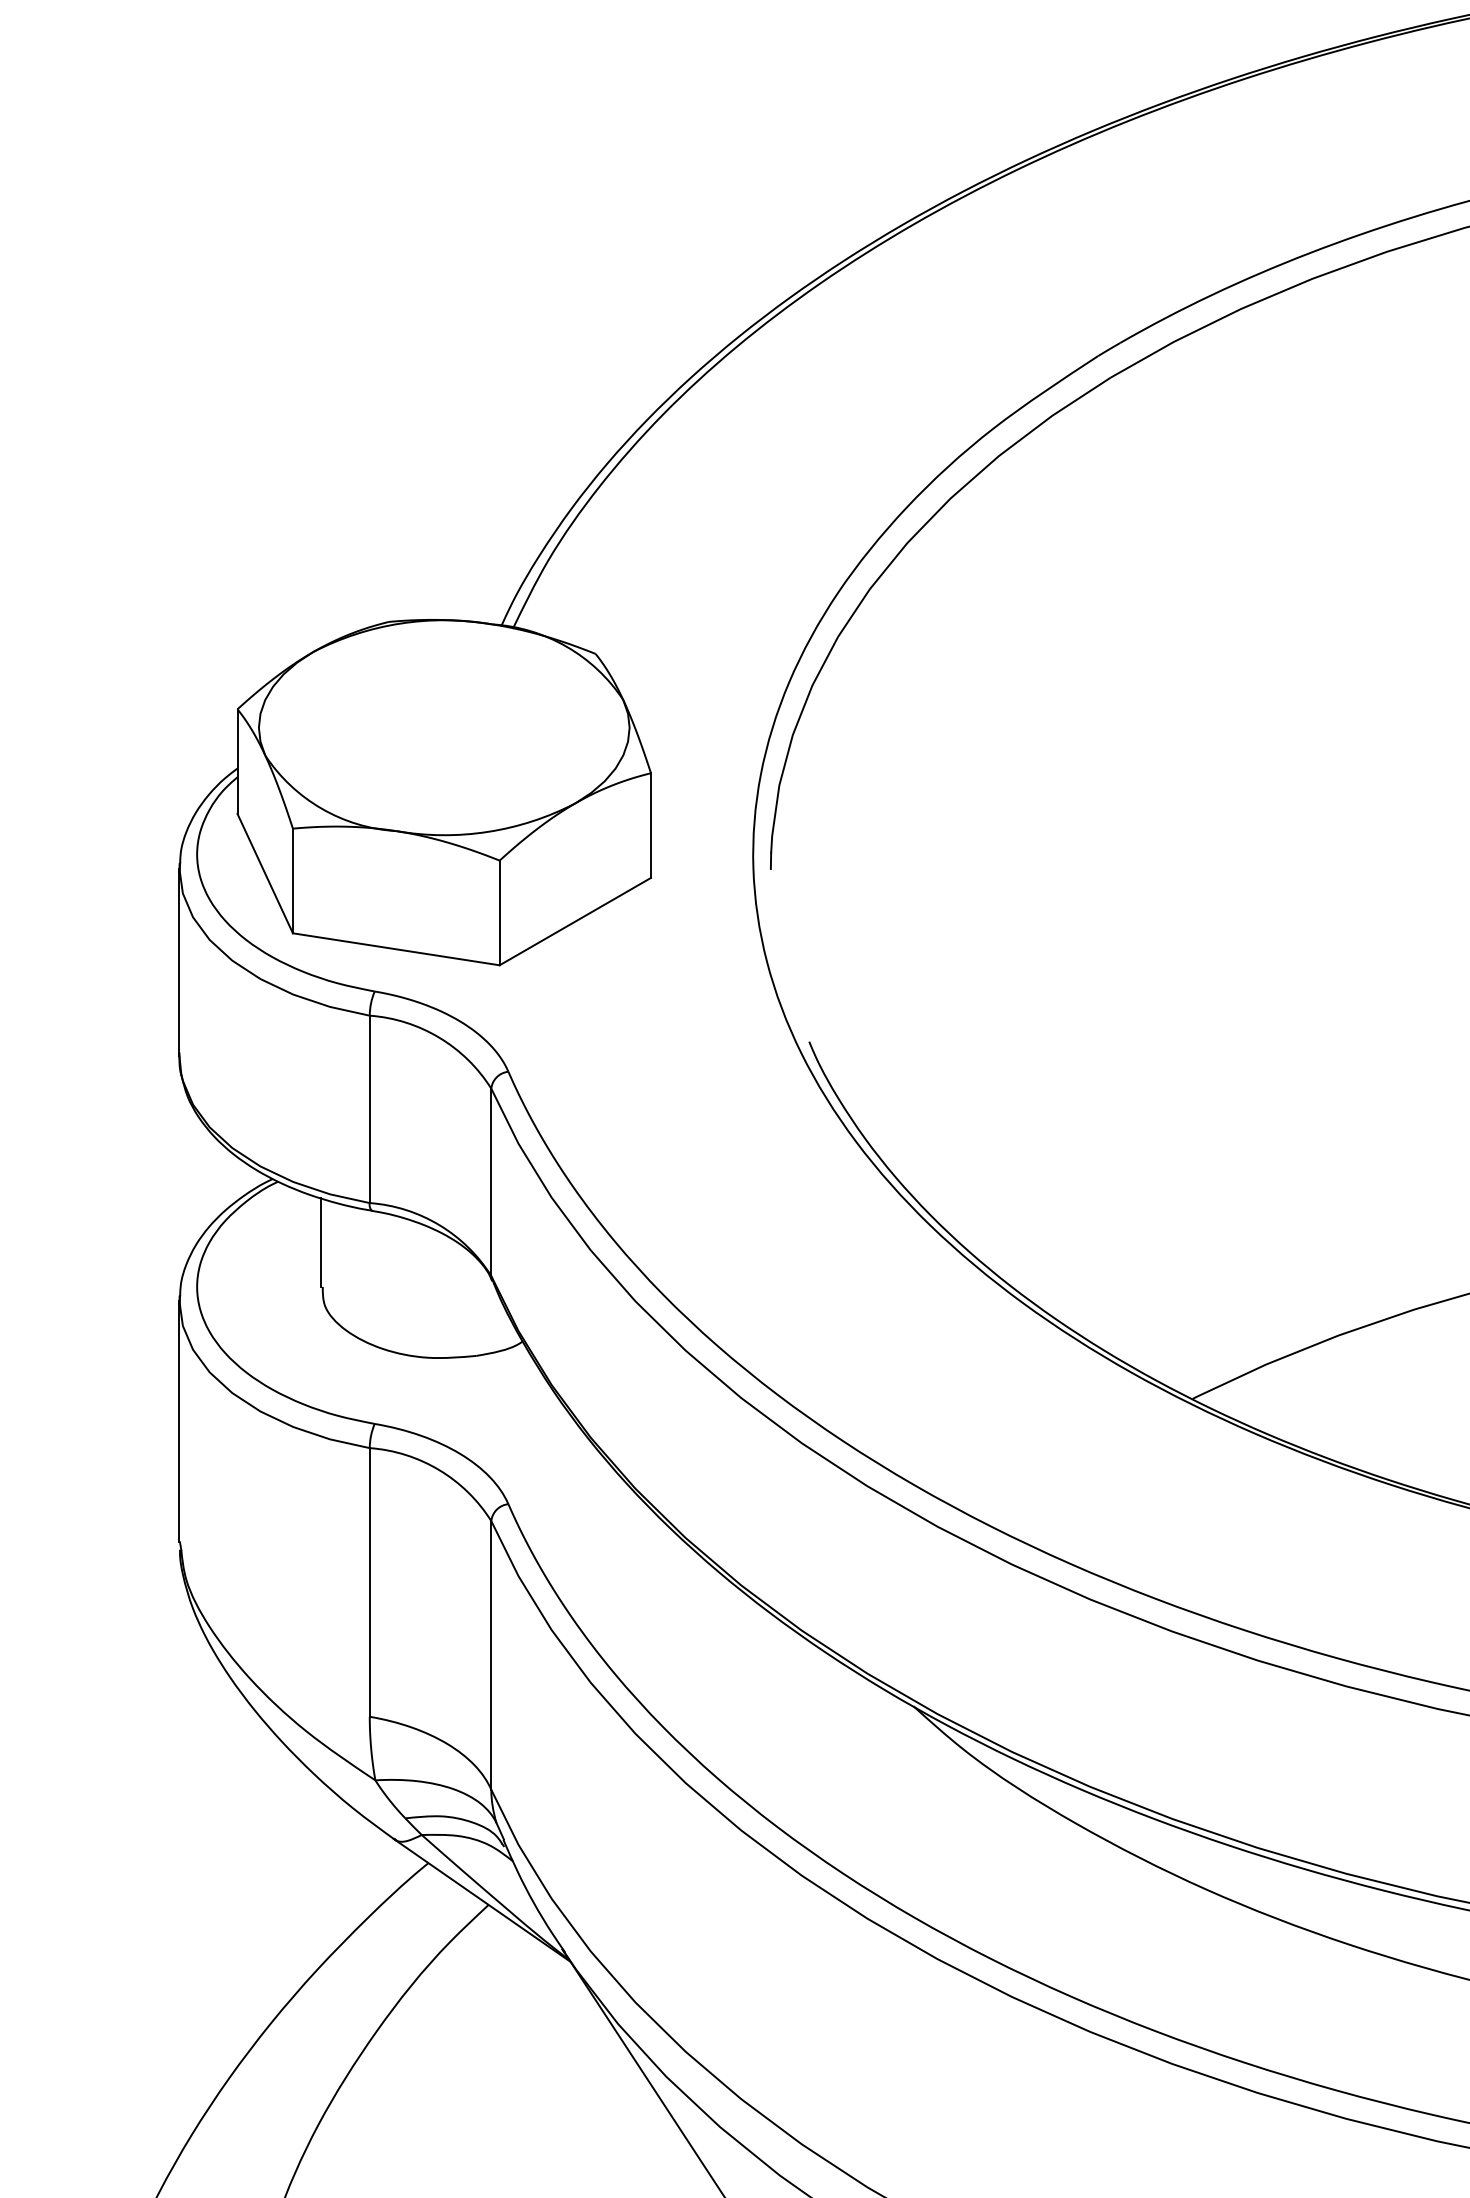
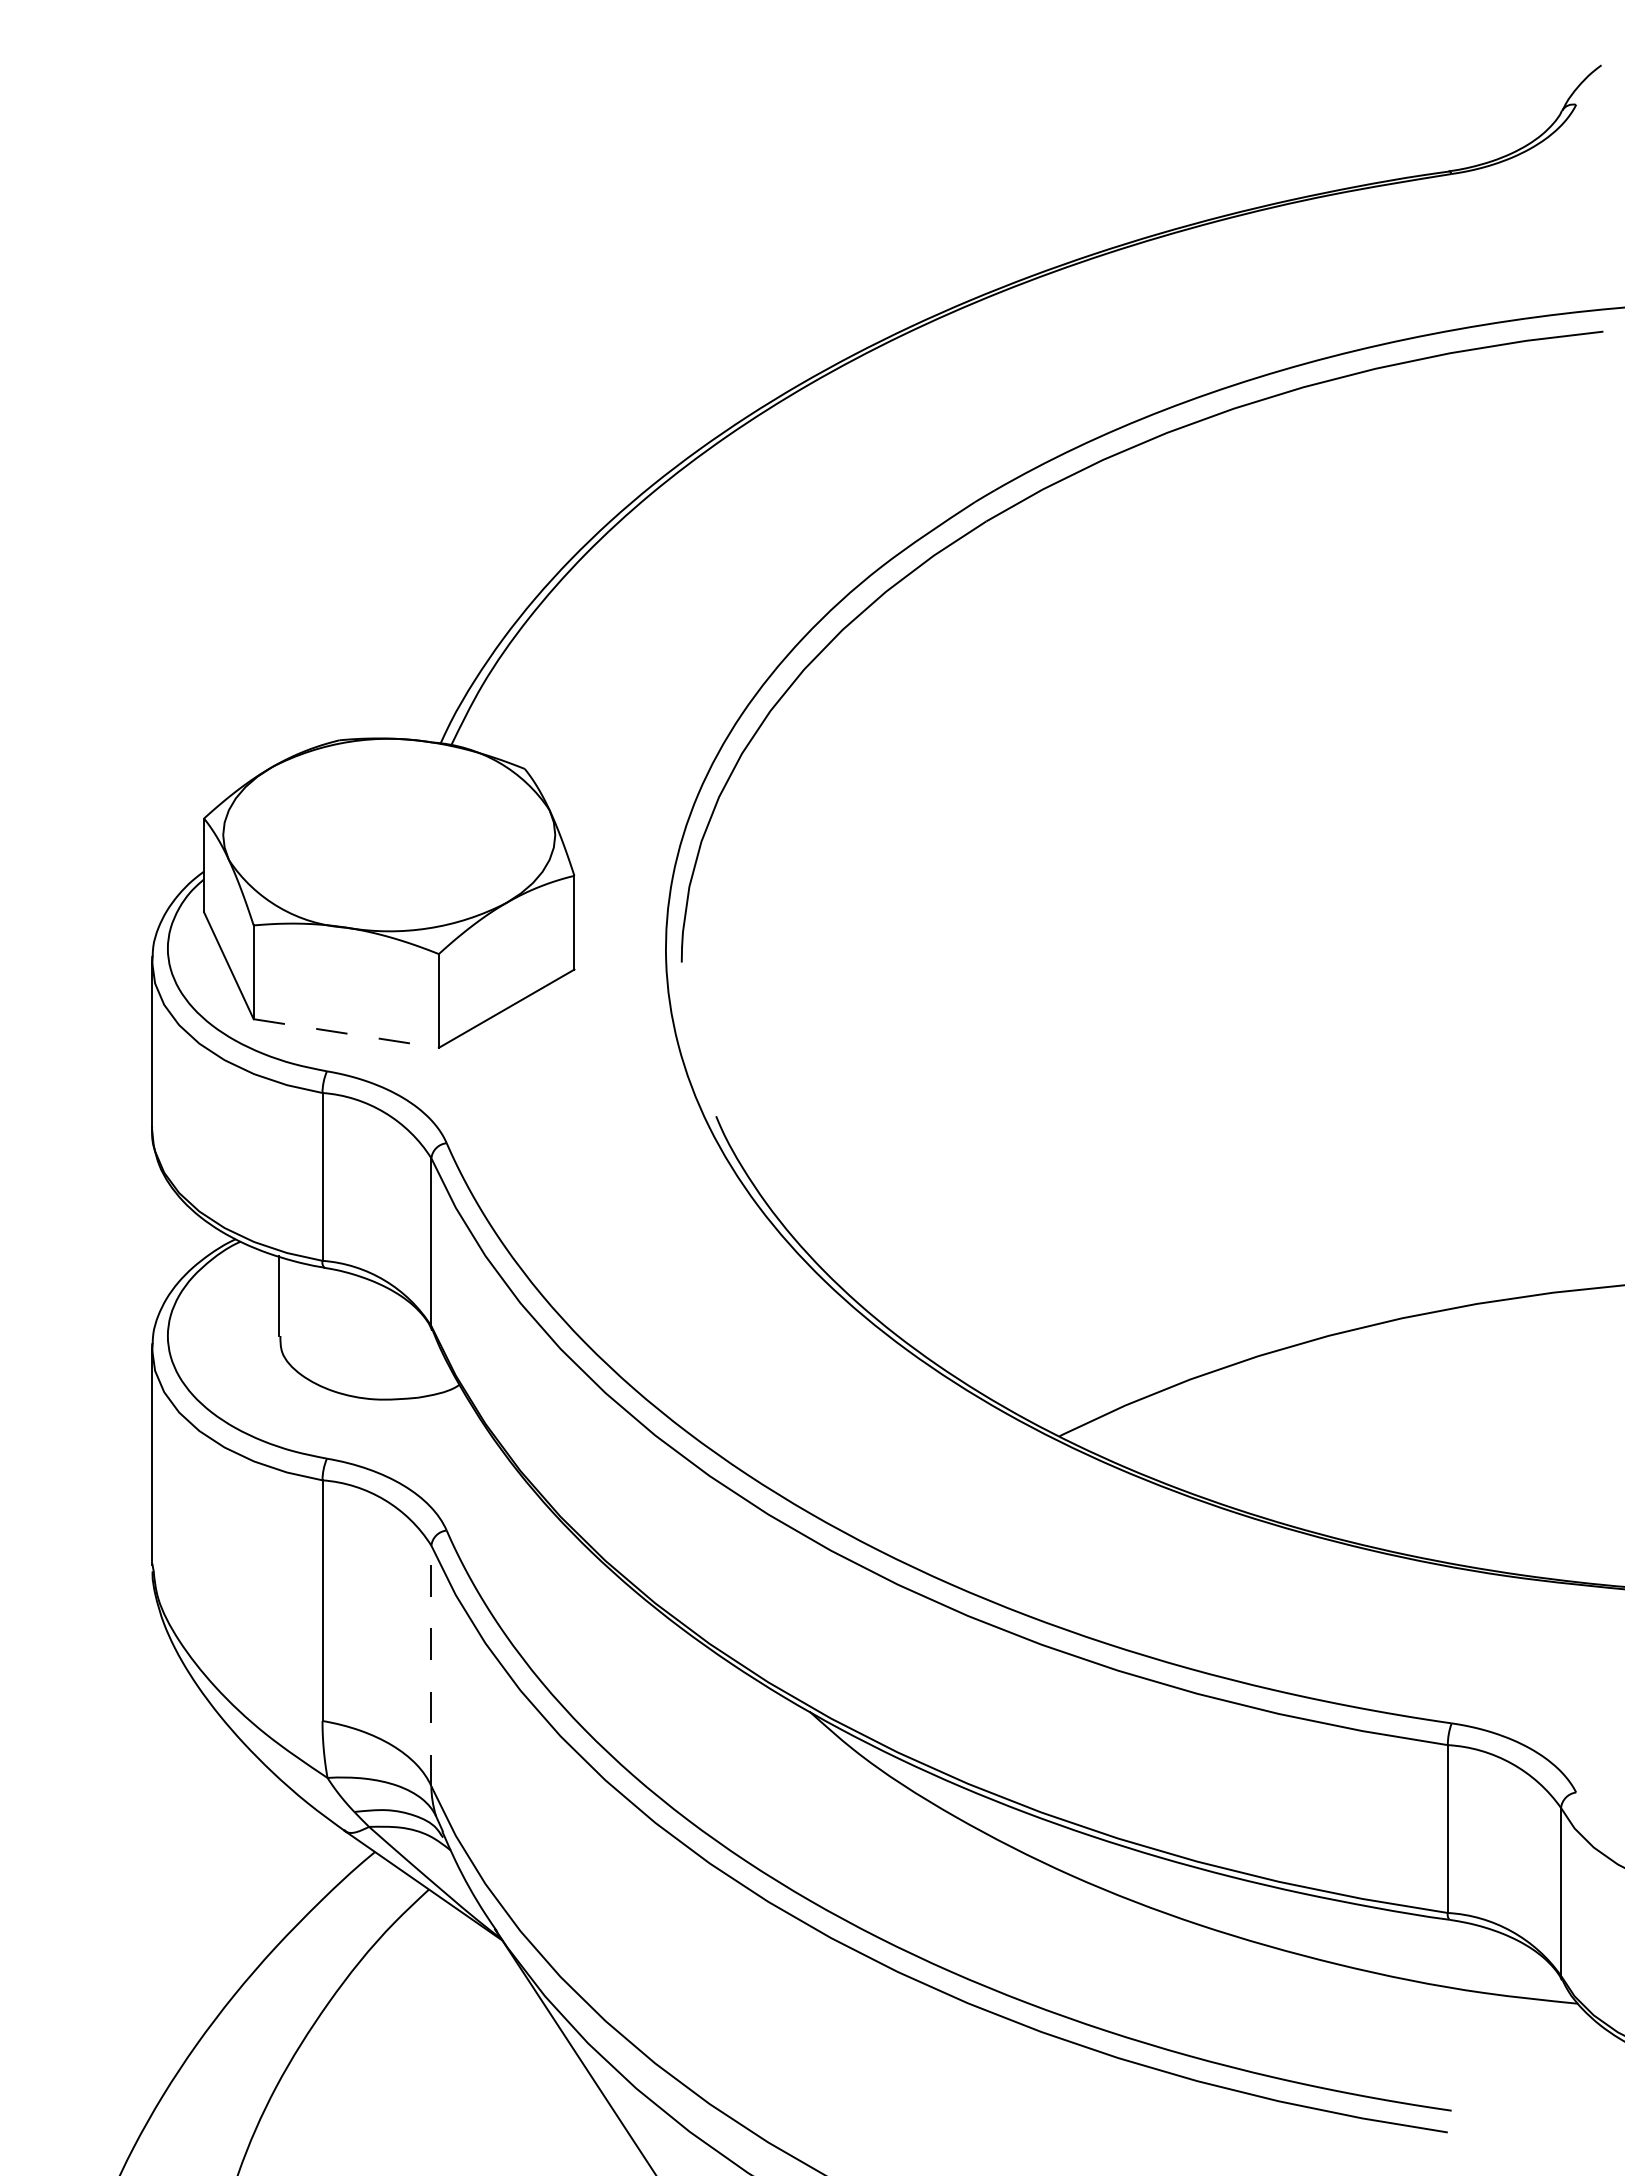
line: (396, 949) -> (346, 1033), solid -> dashed
line: (491, 1654) -> (431, 1665), solid -> dashed

